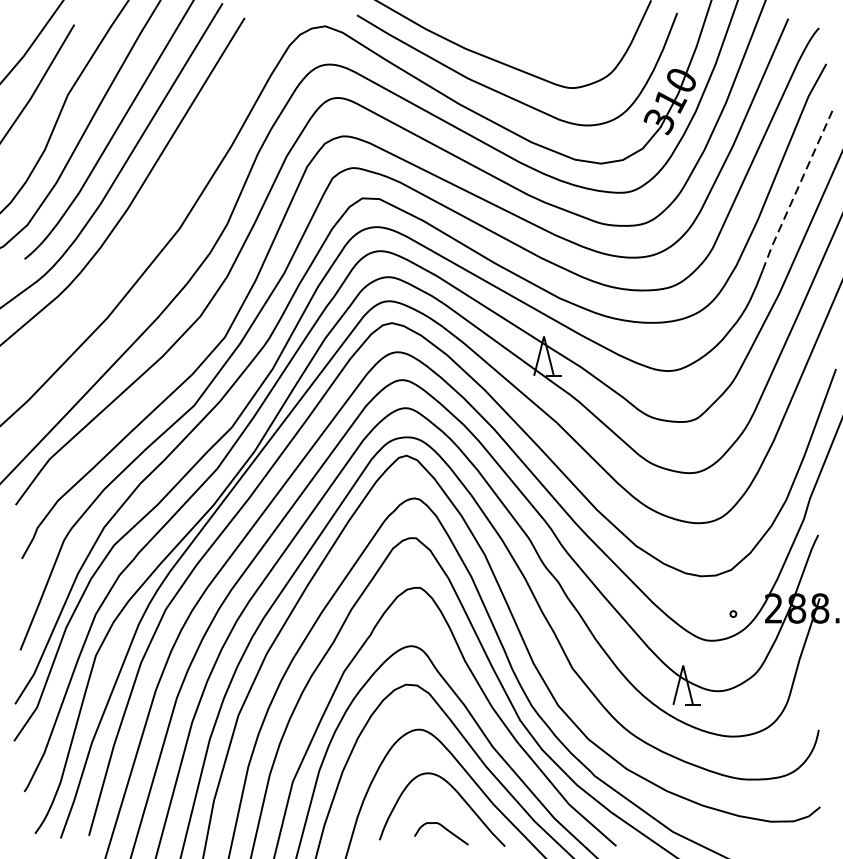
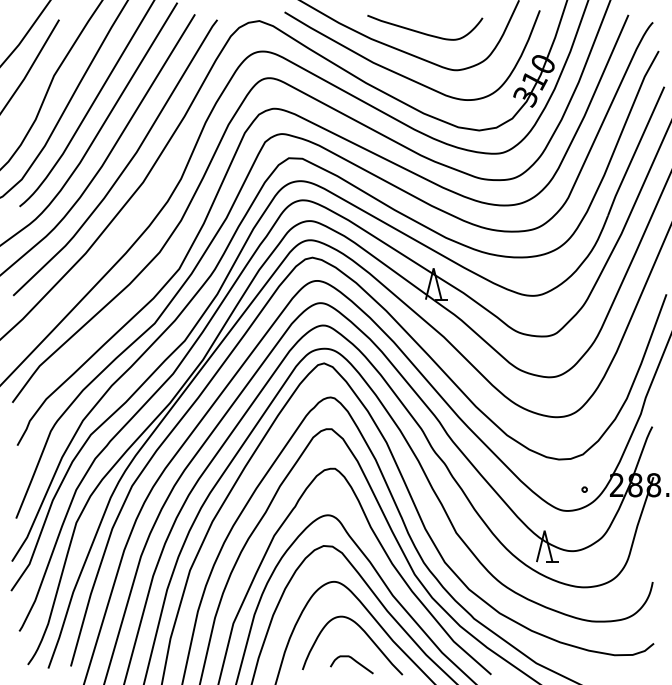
curve: (531, 40) -> (423, 32), added
line: (797, 189) -> (635, 151), dashed -> solid
curve: (158, 206) -> (126, 164), added

